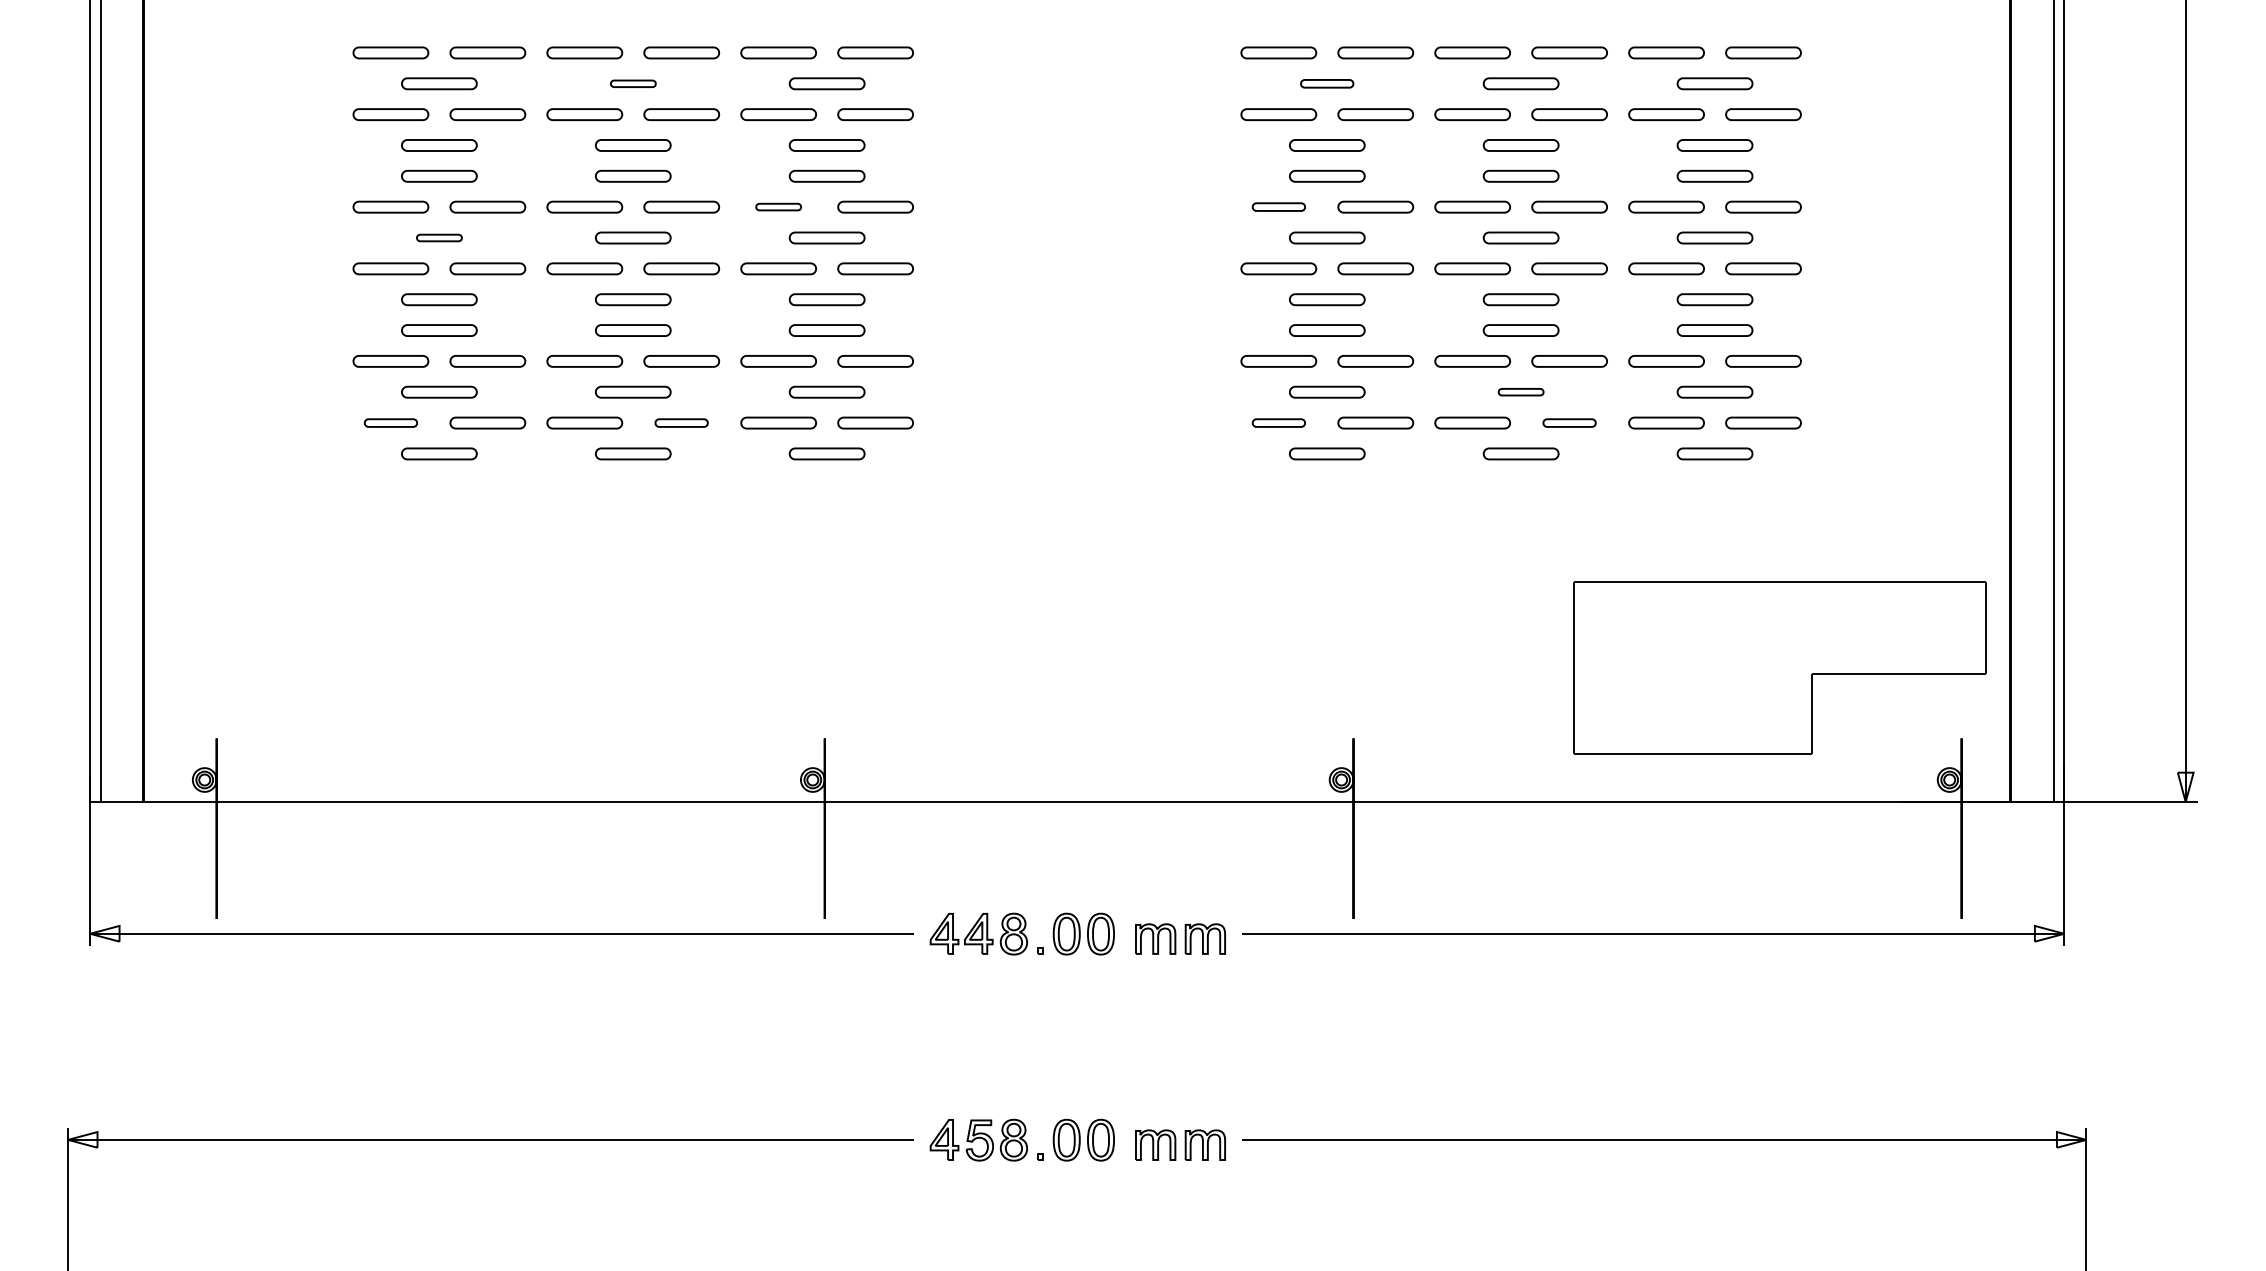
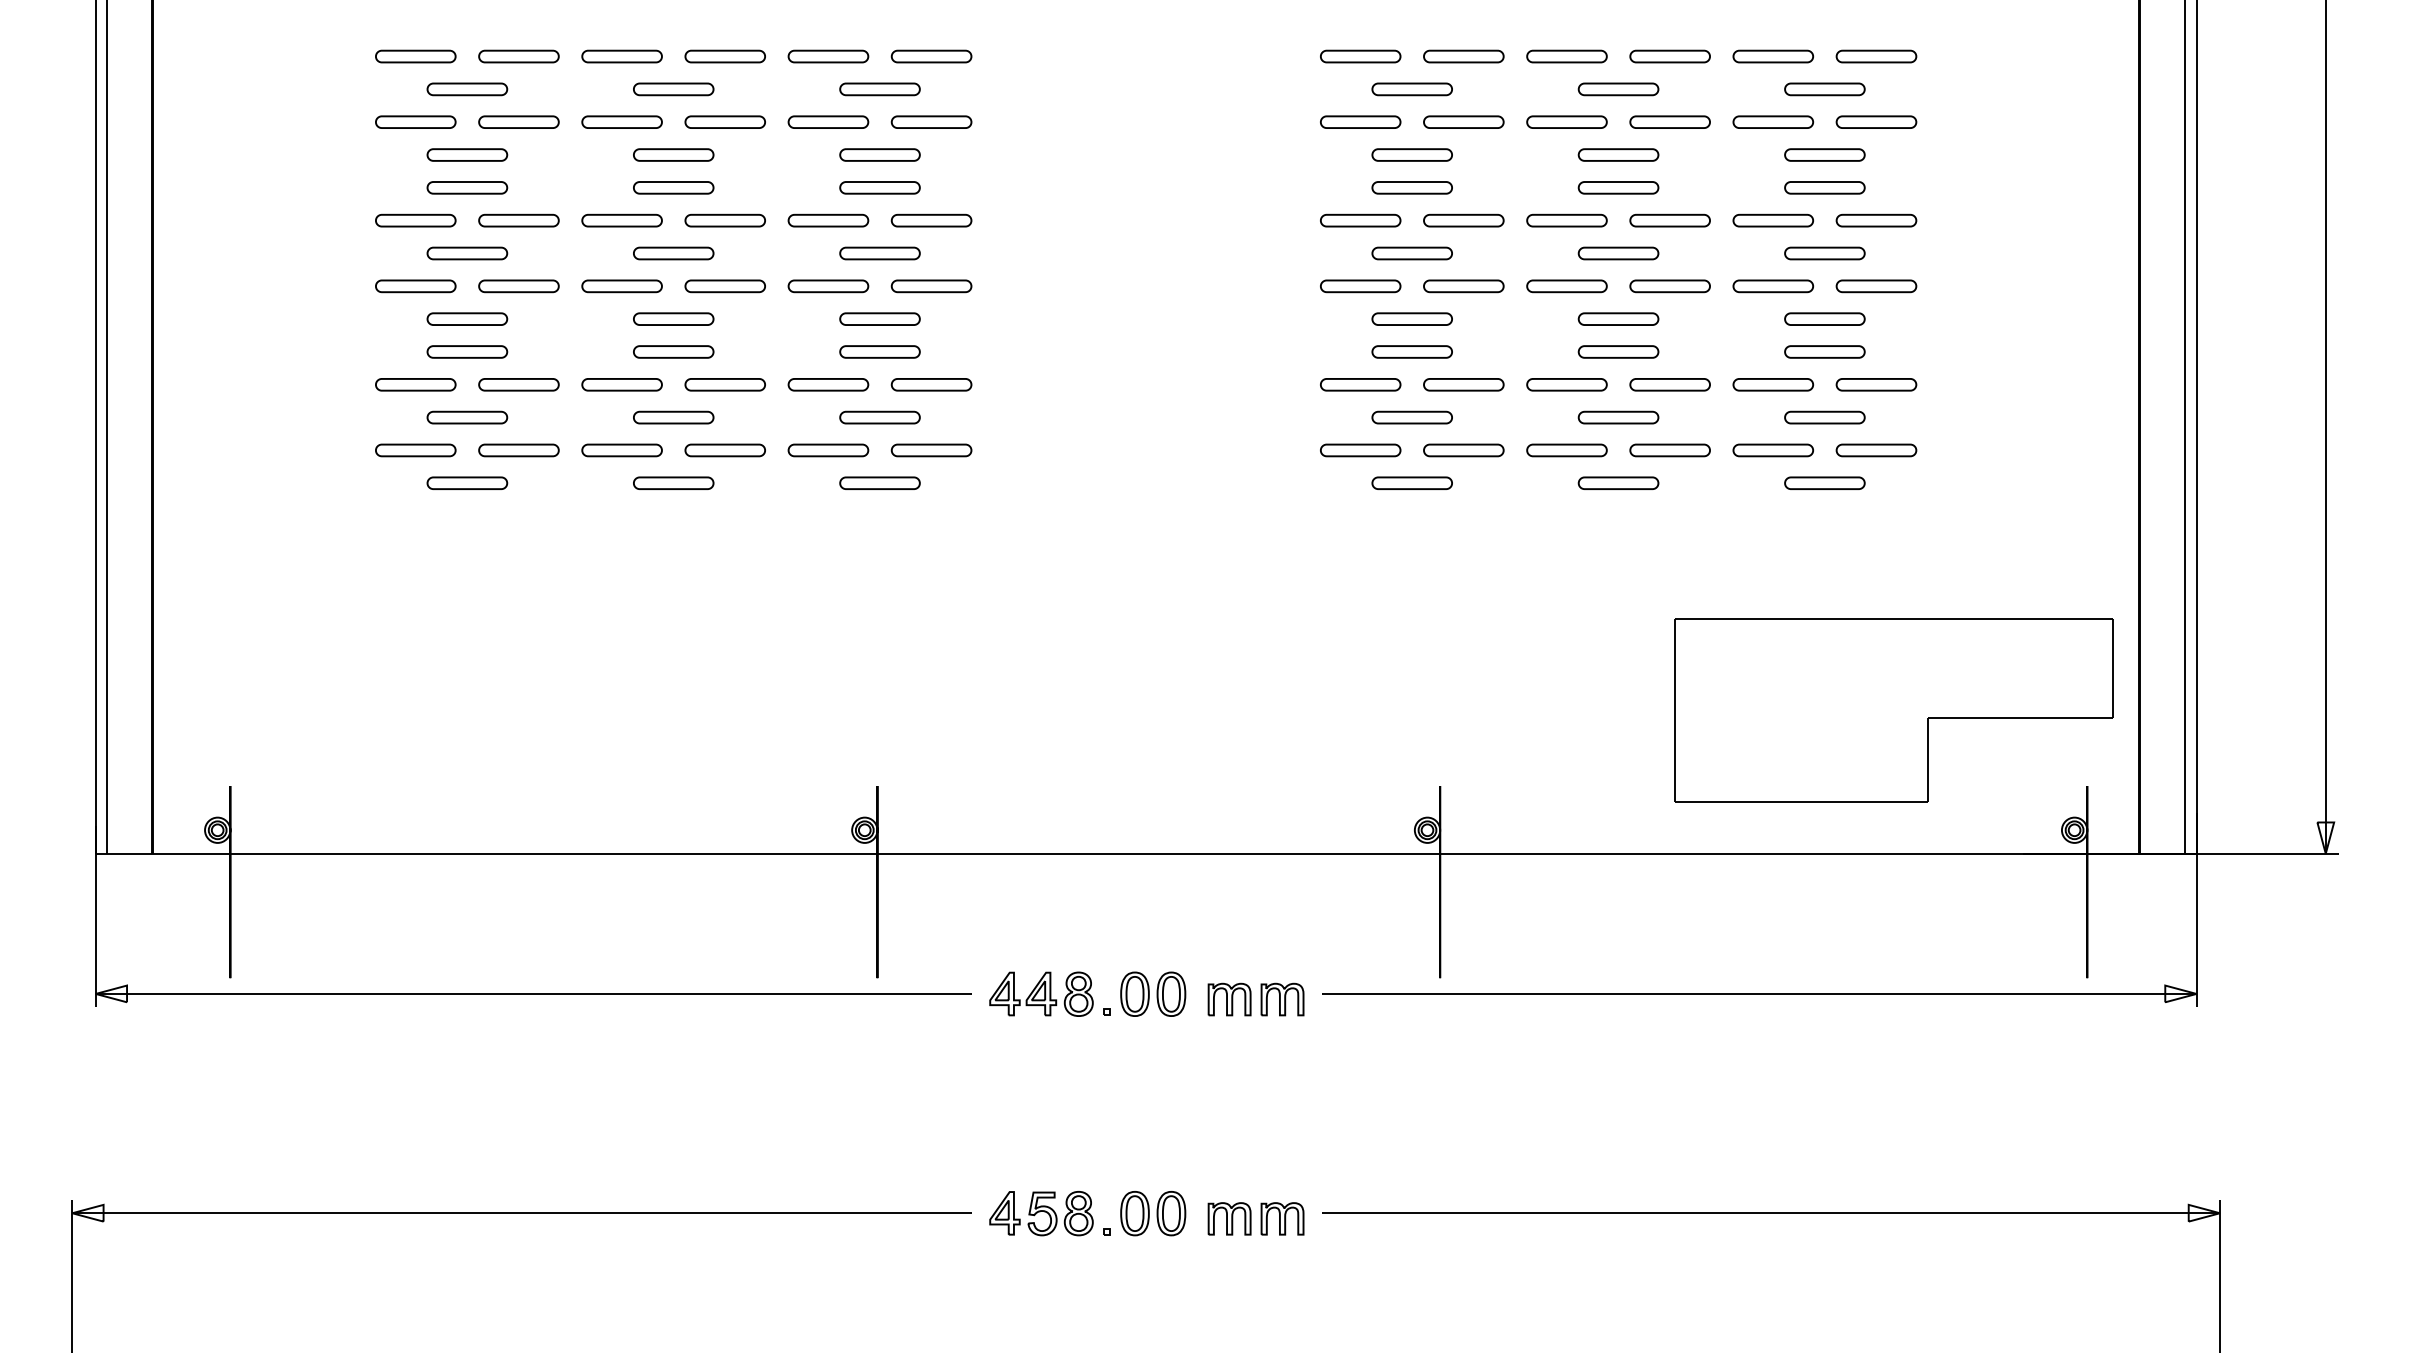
part: (633, 83) -> (673, 89), size x1.67
part: (1326, 83) -> (1411, 89), size x1.43
part: (778, 206) -> (828, 220), size x1.67
part: (1278, 206) -> (1360, 220), size x1.43
part: (439, 238) -> (467, 253), size x1.67
part: (1521, 392) -> (1618, 417), size x1.67
part: (390, 423) -> (415, 450), size x1.43
part: (681, 423) -> (724, 450), size x1.43
part: (1278, 423) -> (1360, 450), size x1.43
part: (1569, 423) -> (1669, 450), size x1.43

